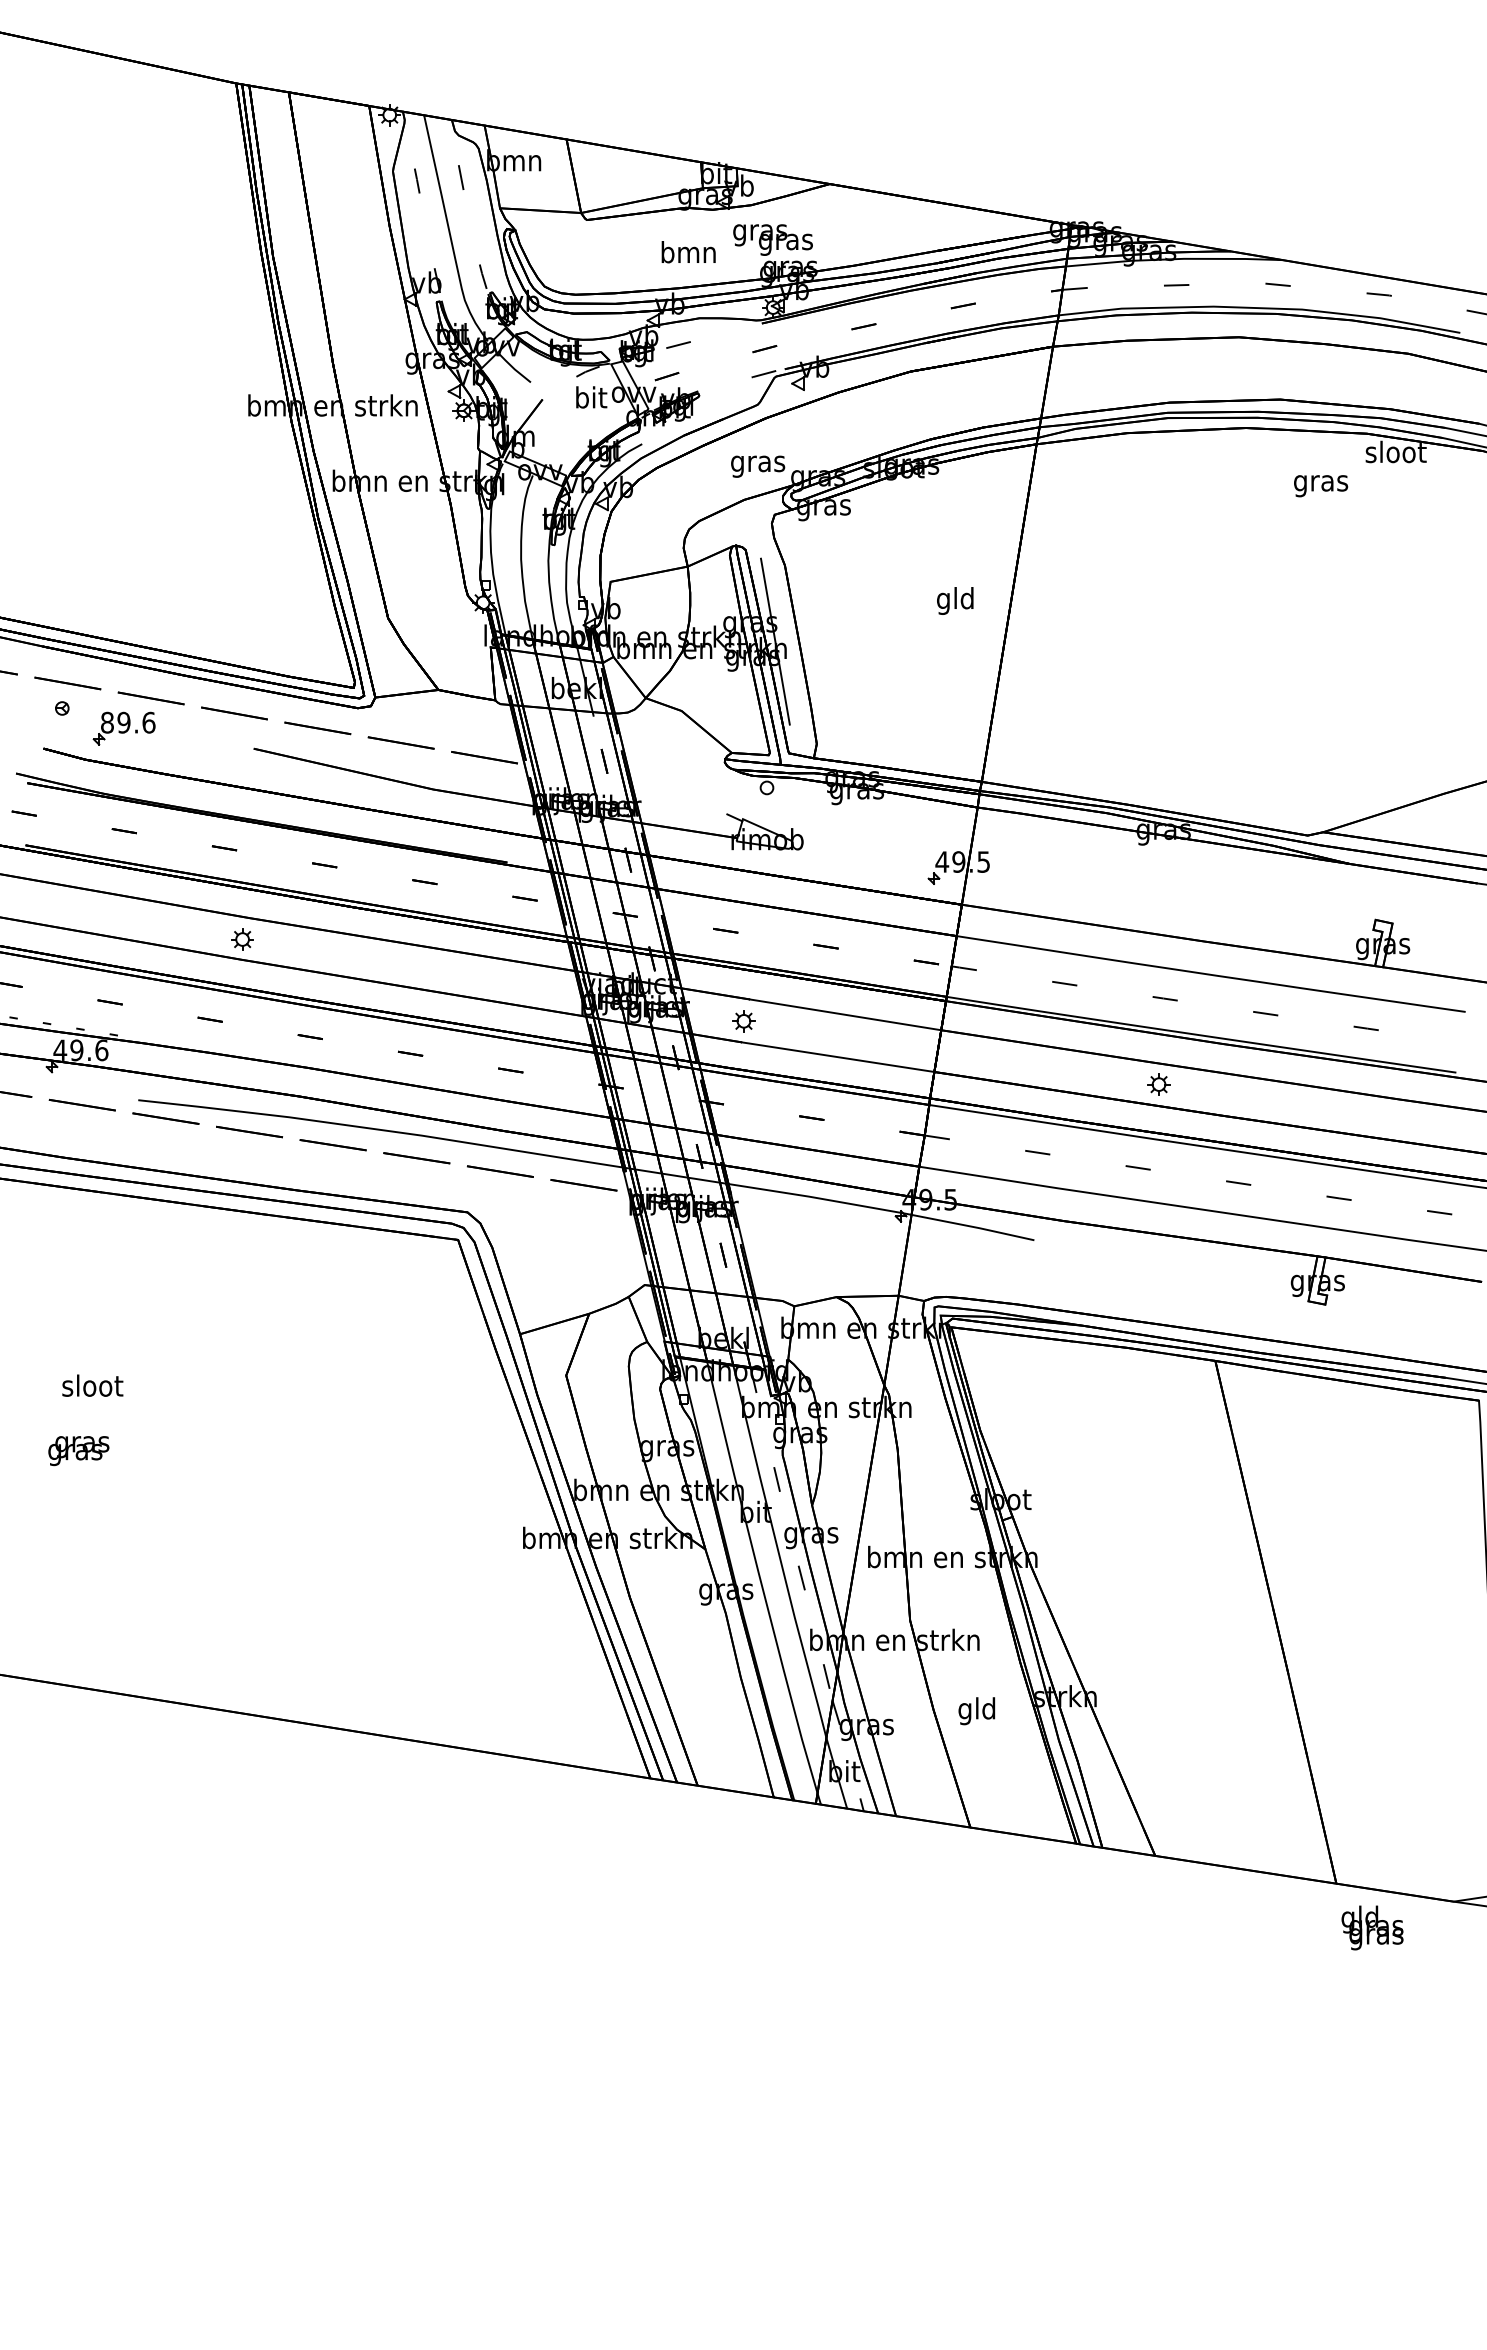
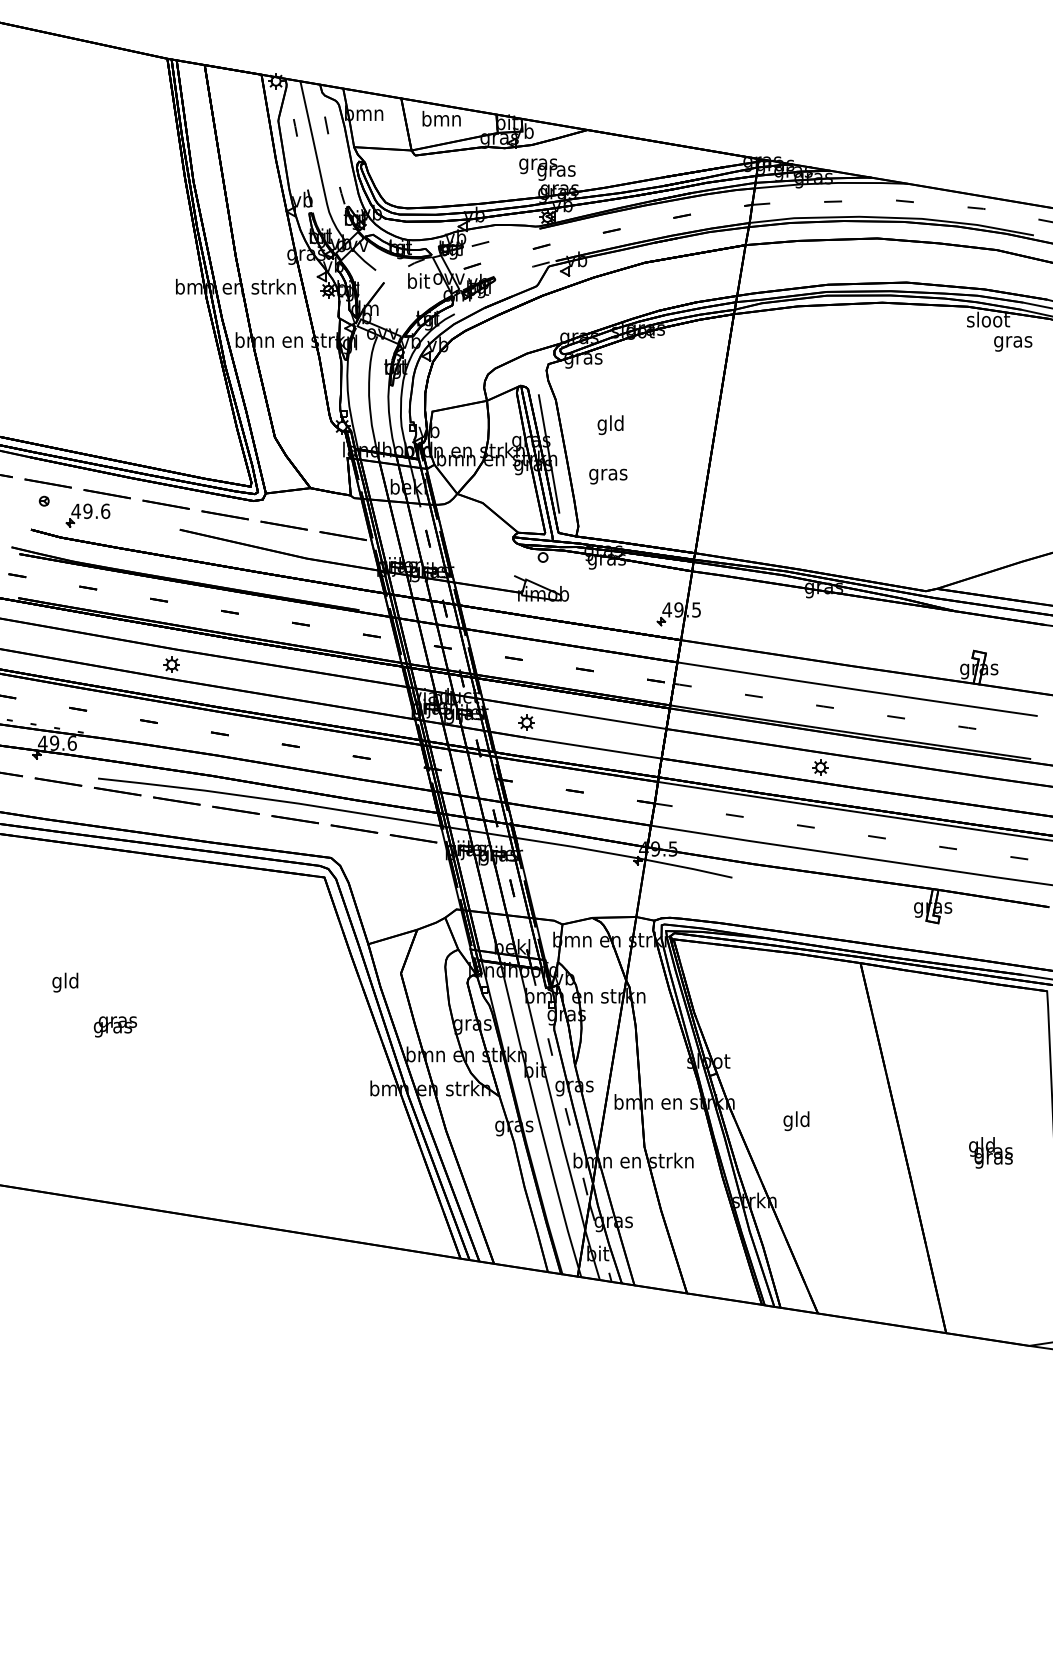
text: (688, 252) -> (441, 118), moved
text: (758, 466) -> (608, 476), moved
text: (1321, 486) -> (1013, 344), moved
text: (955, 600) -> (610, 424), moved
text: (107, 722) -> (76, 511), 89.6 -> 49.6
text: (92, 1388) -> (65, 982), sloot -> gld
text: (78, 1451) -> (115, 1027), moved
text: (976, 1711) -> (796, 1121), moved
text: (1372, 1927) -> (990, 1152), moved

